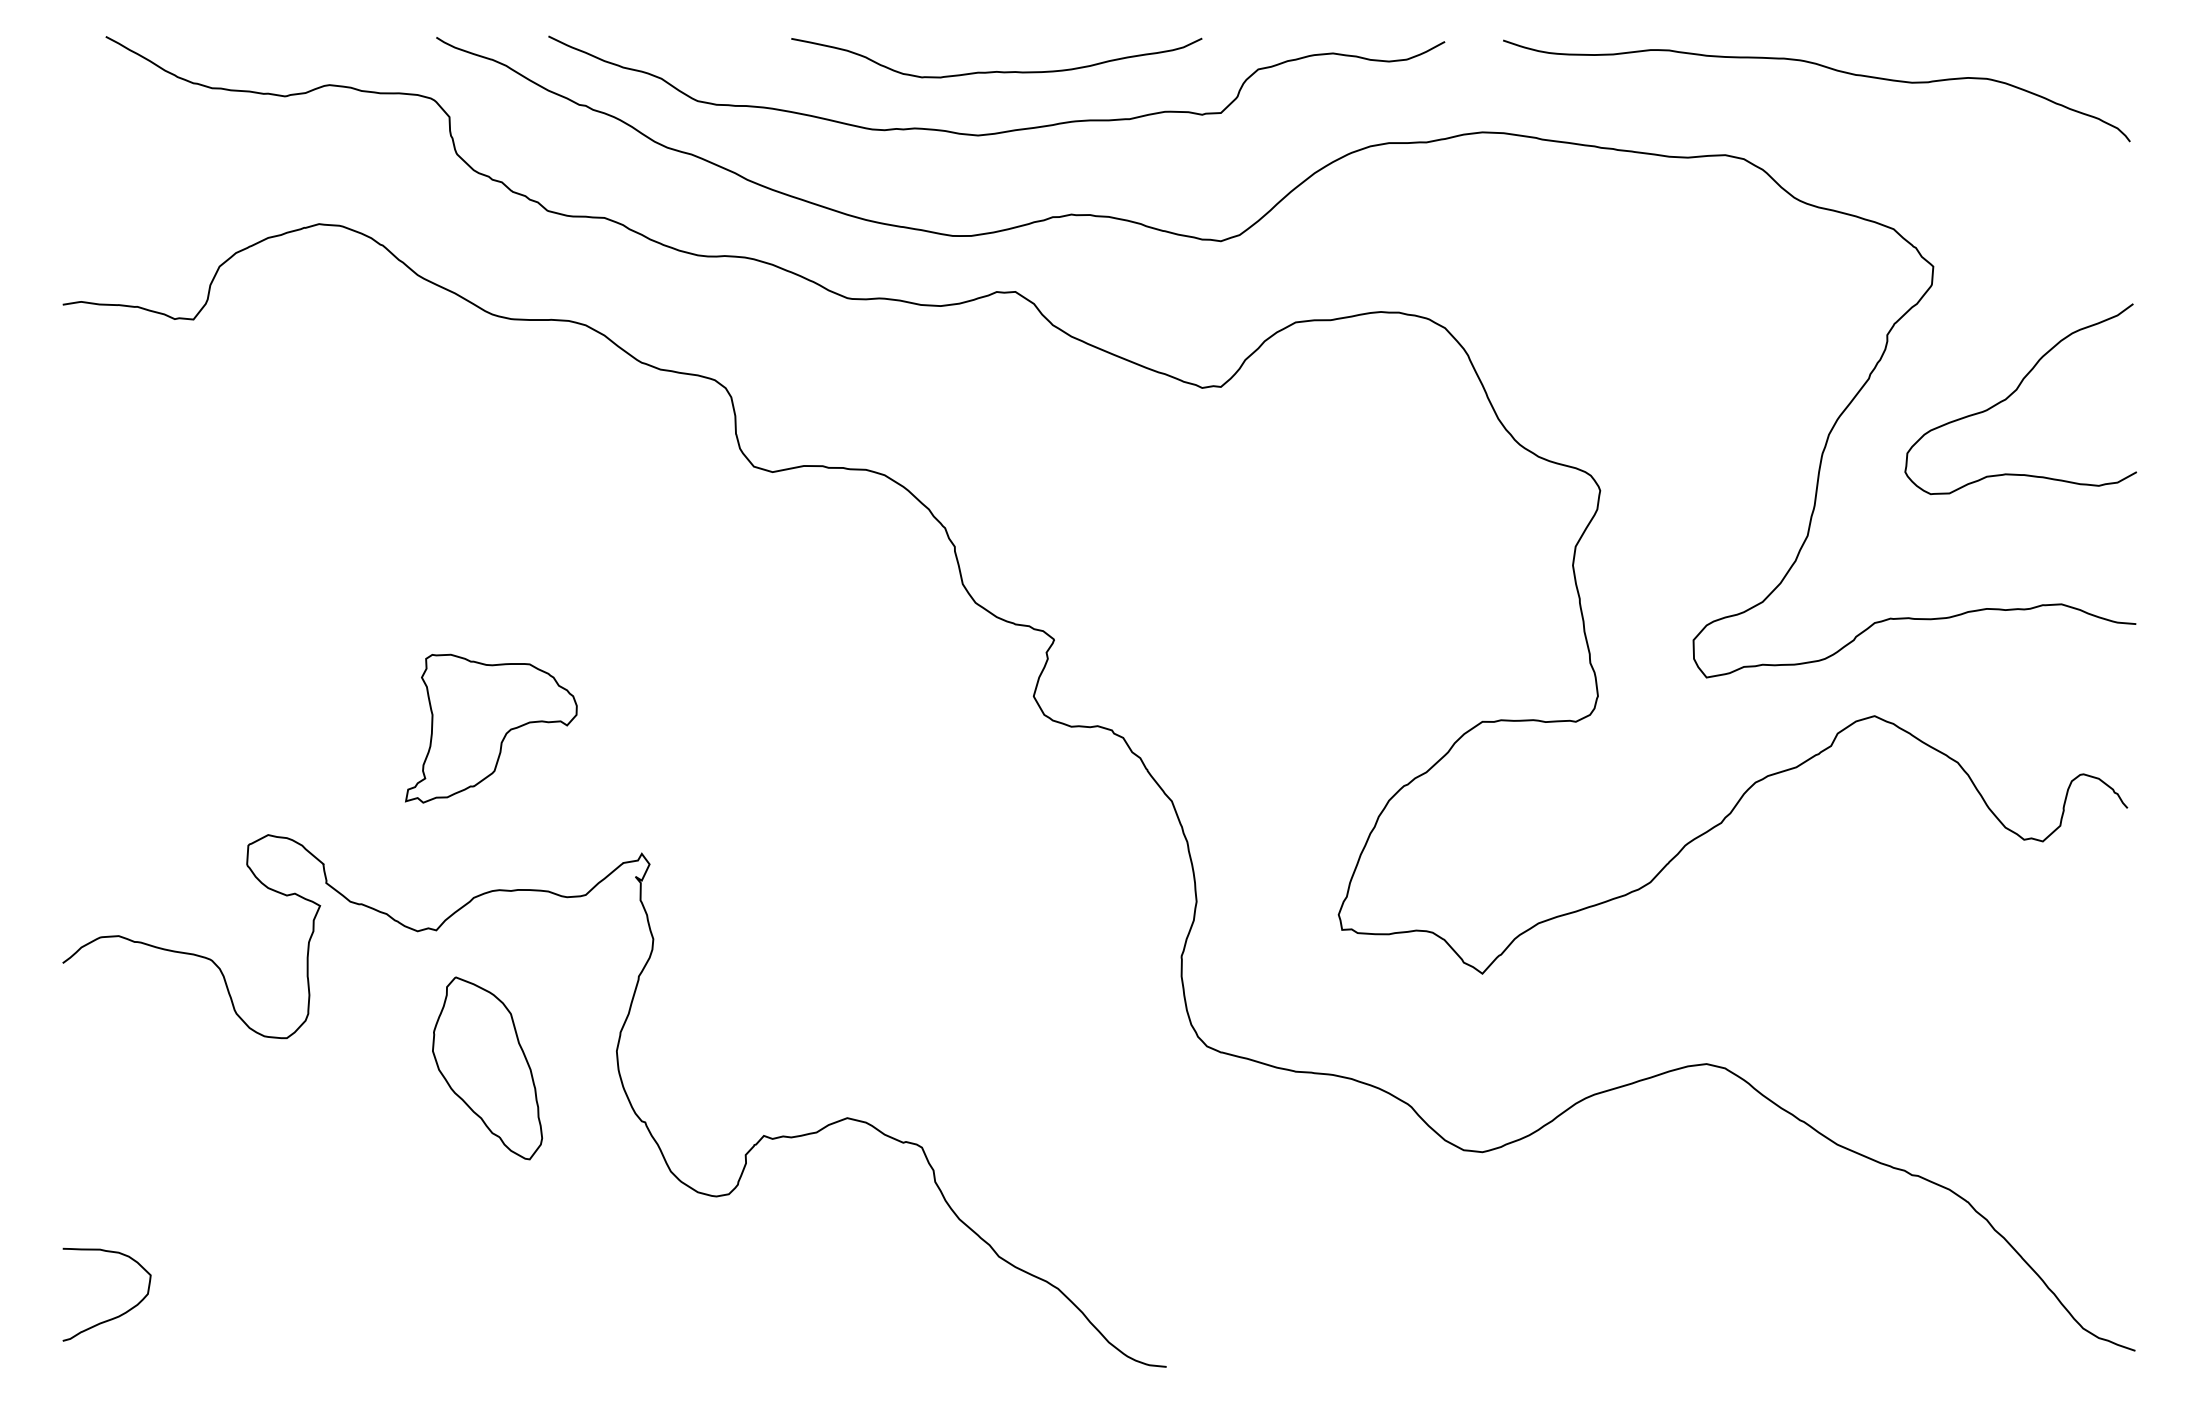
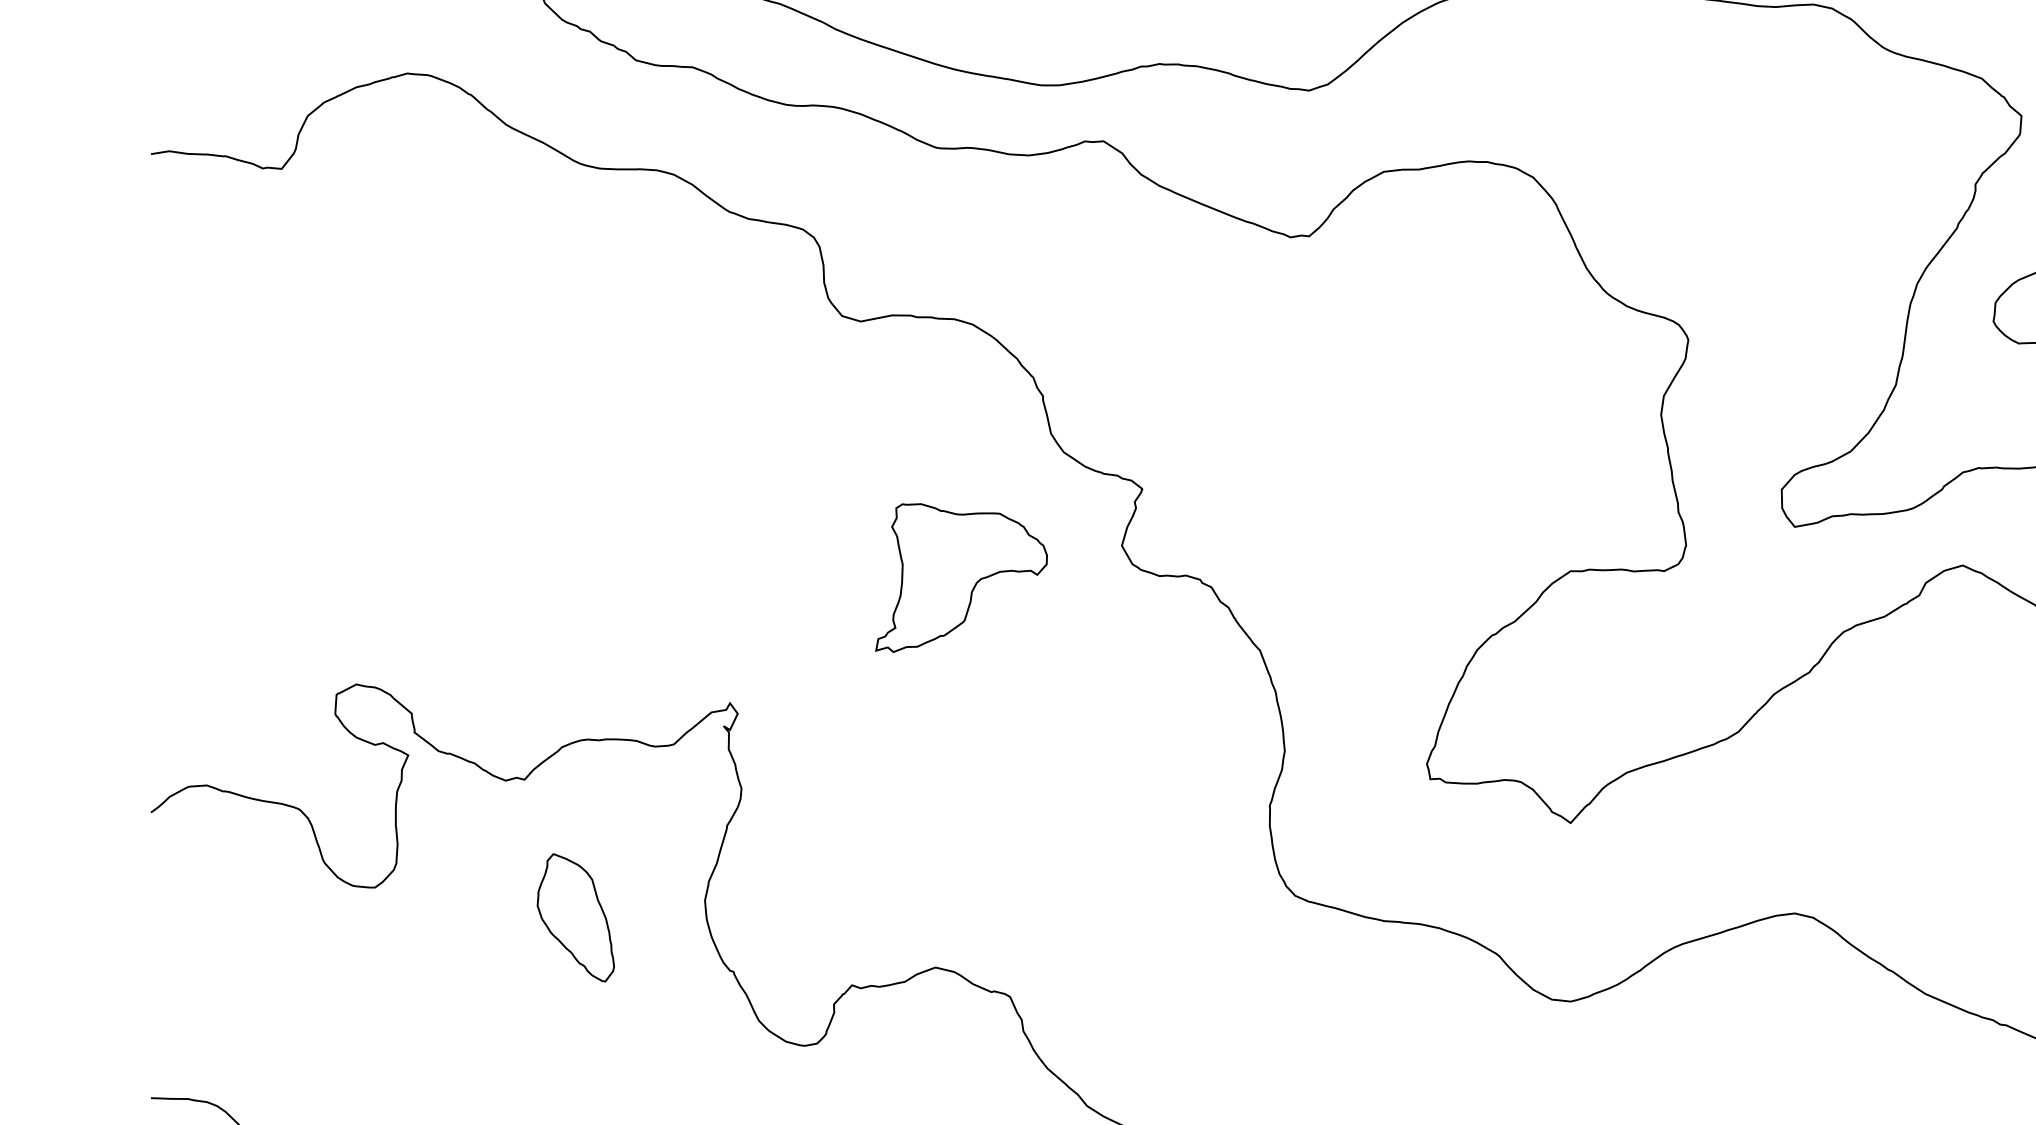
part: (491, 728) -> (961, 577), moved
part: (487, 1068) -> (575, 917), size x0.7

